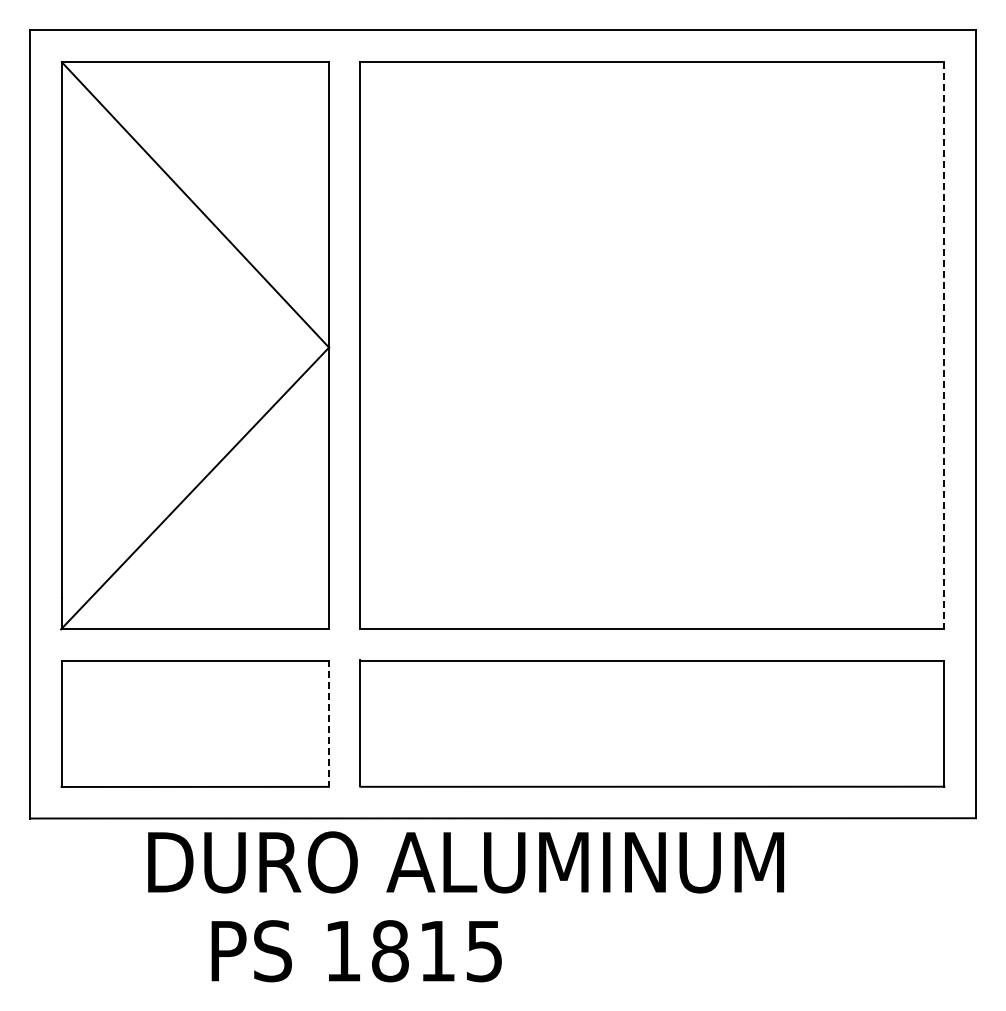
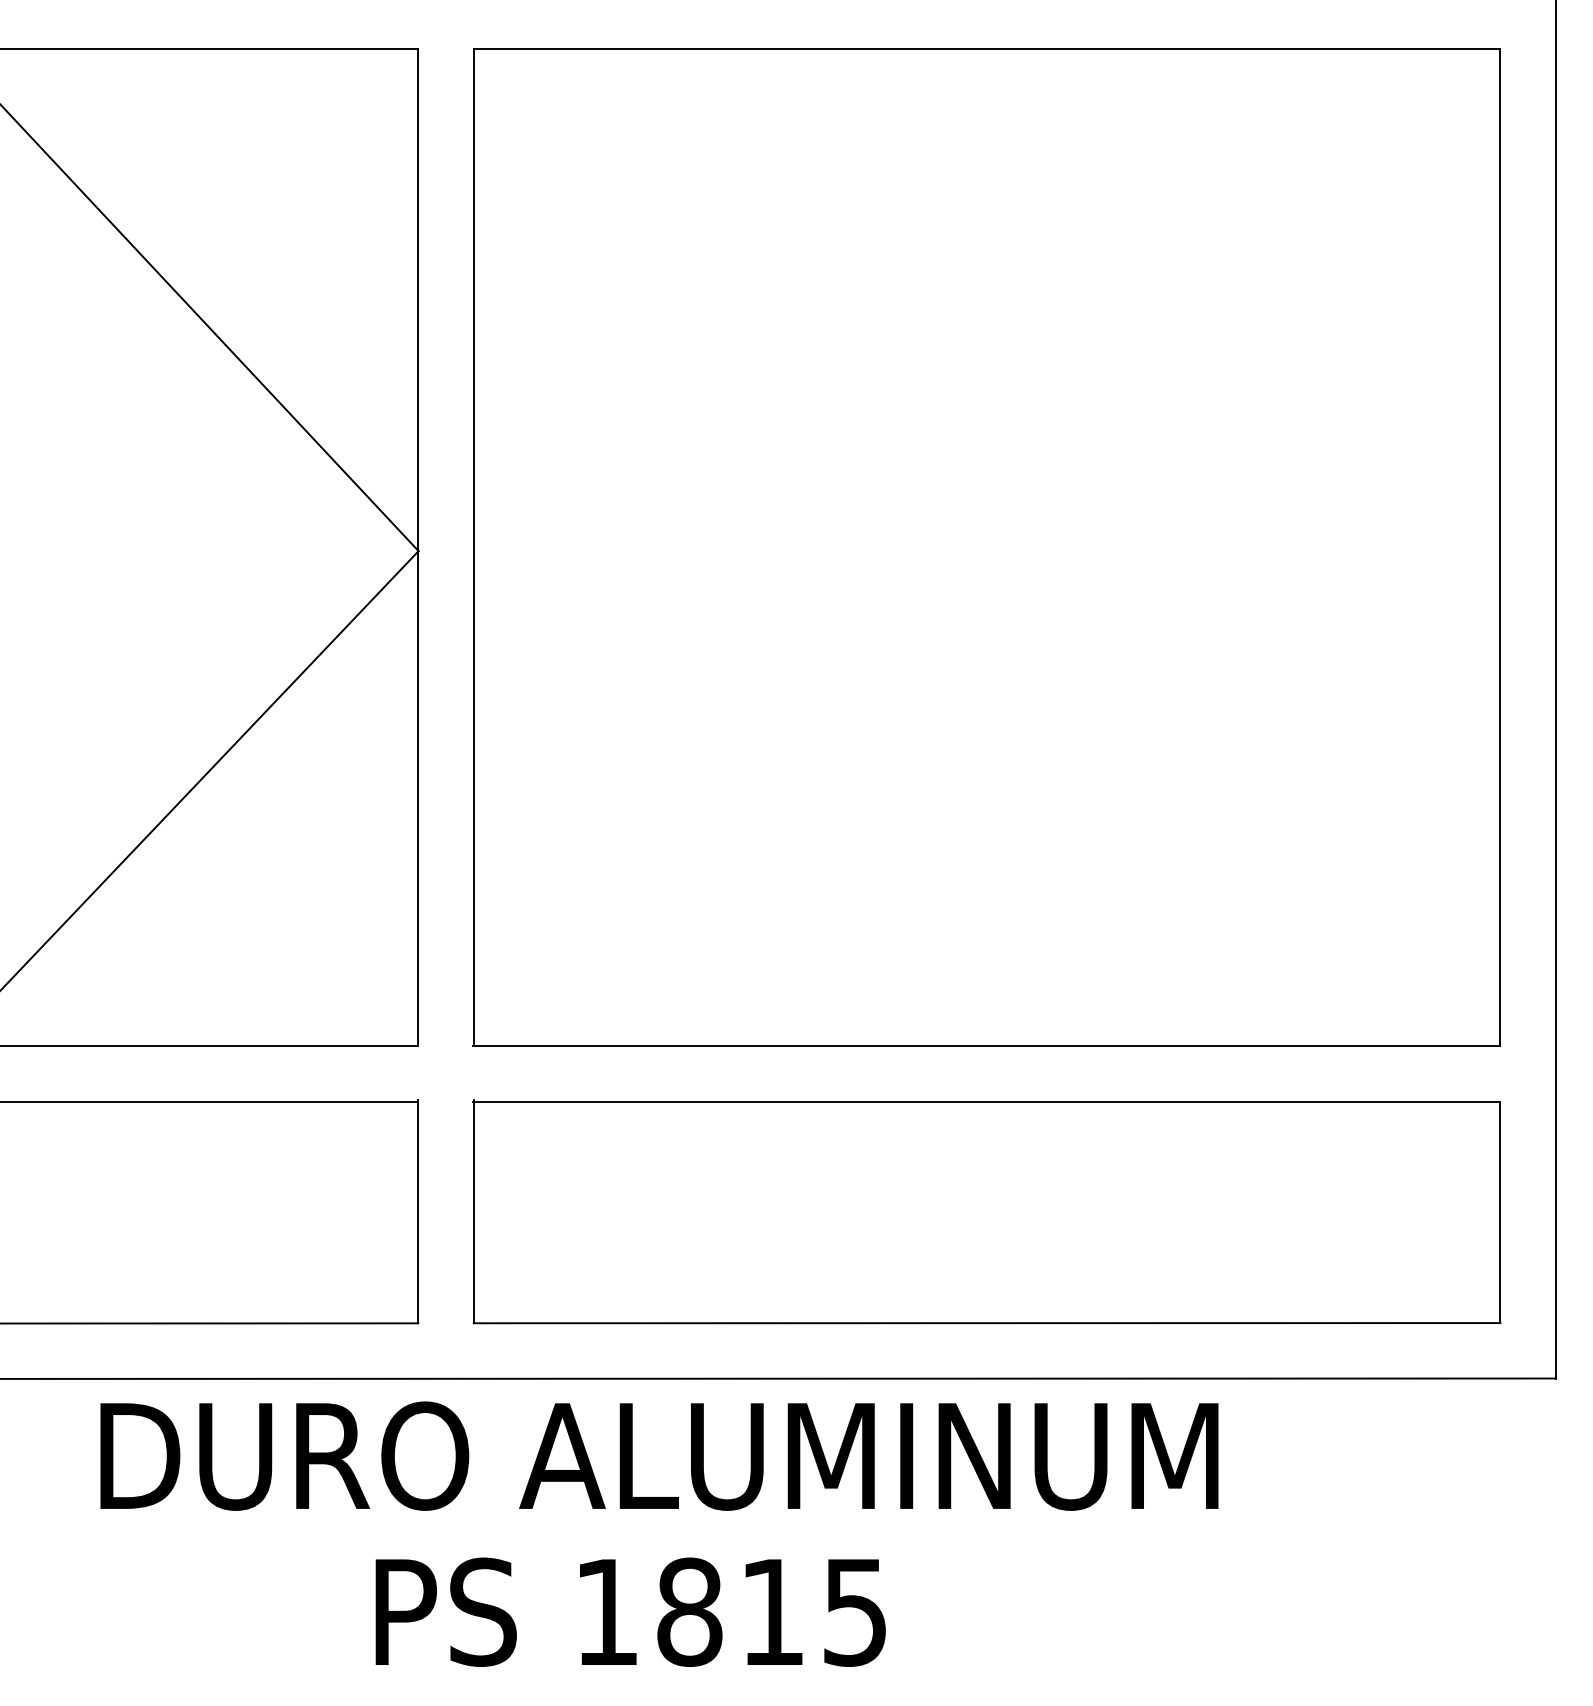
line: (944, 345) -> (1500, 547), dashed -> solid
line: (328, 723) -> (417, 1211), dashed -> solid
text: (356, 951) -> (630, 1612), moved

